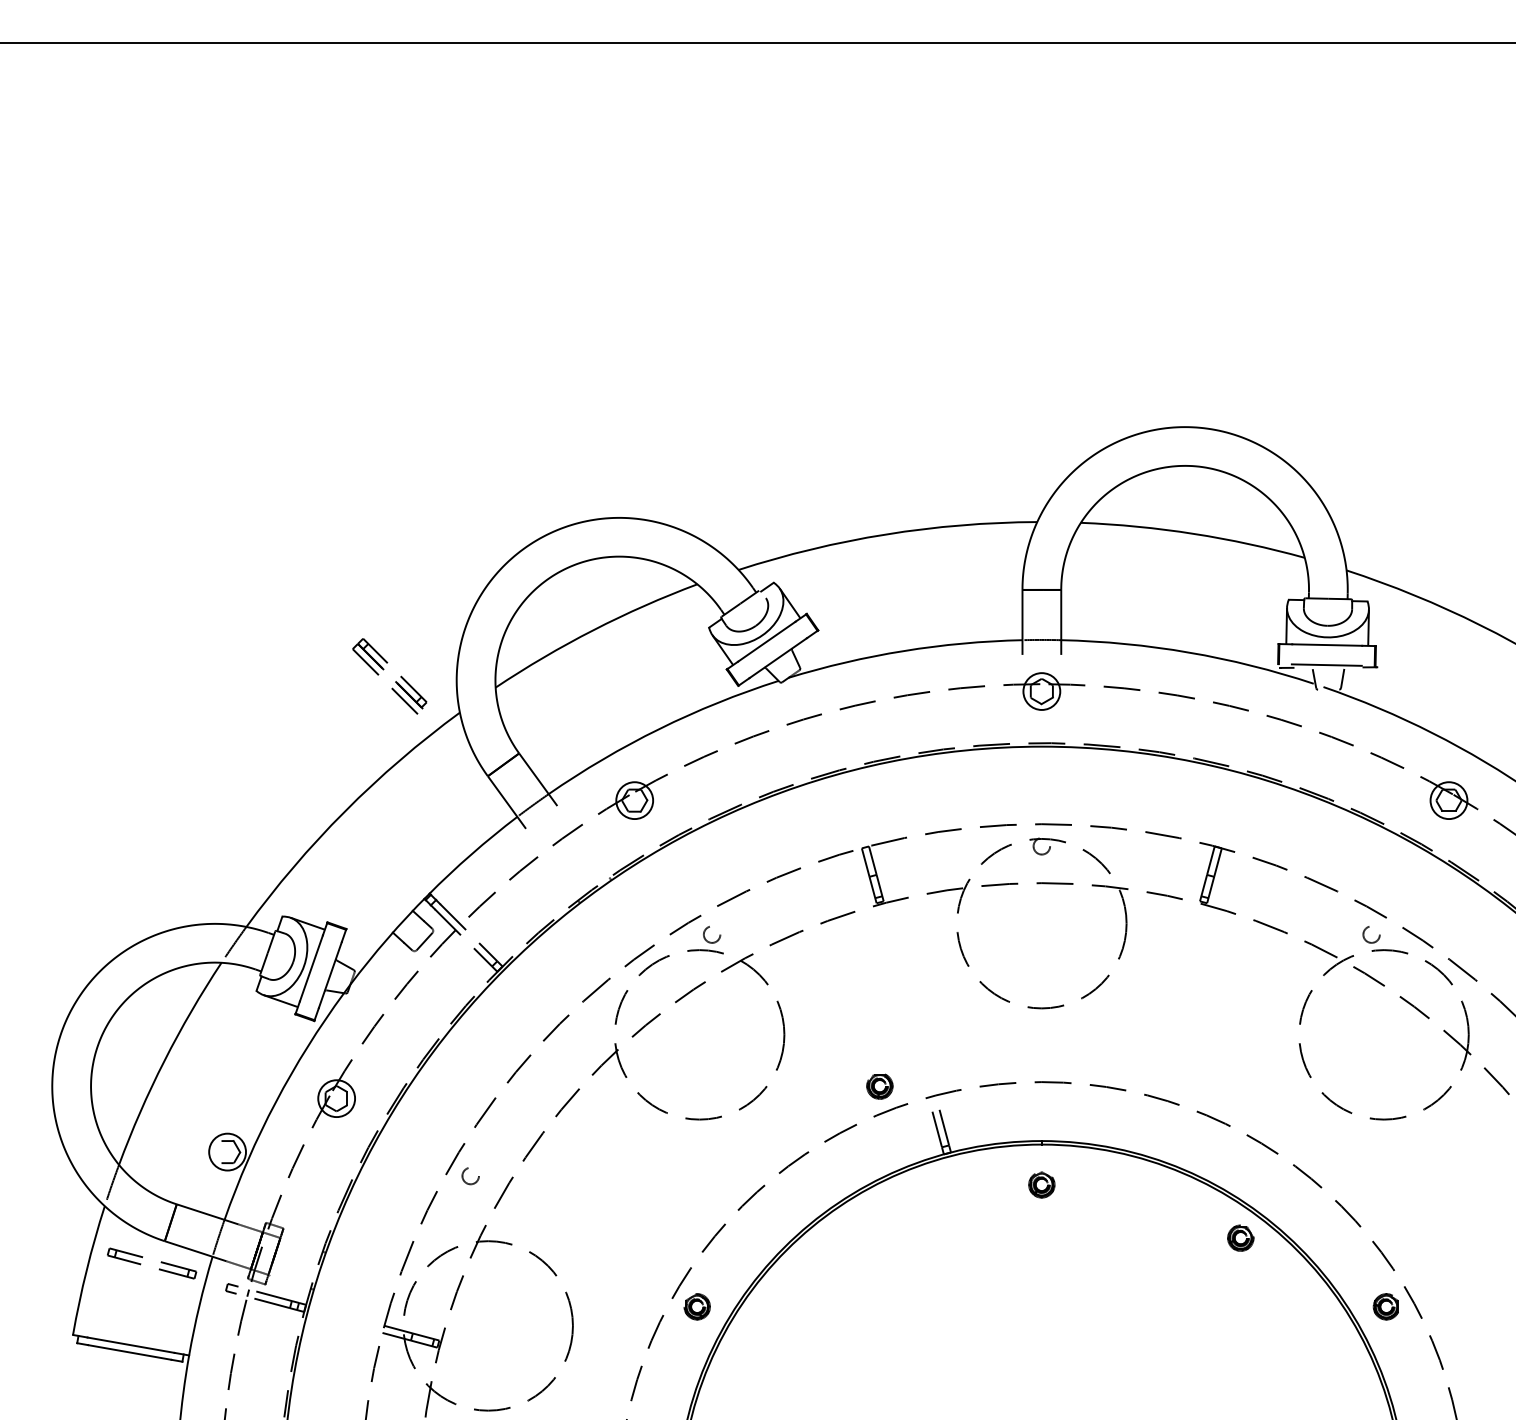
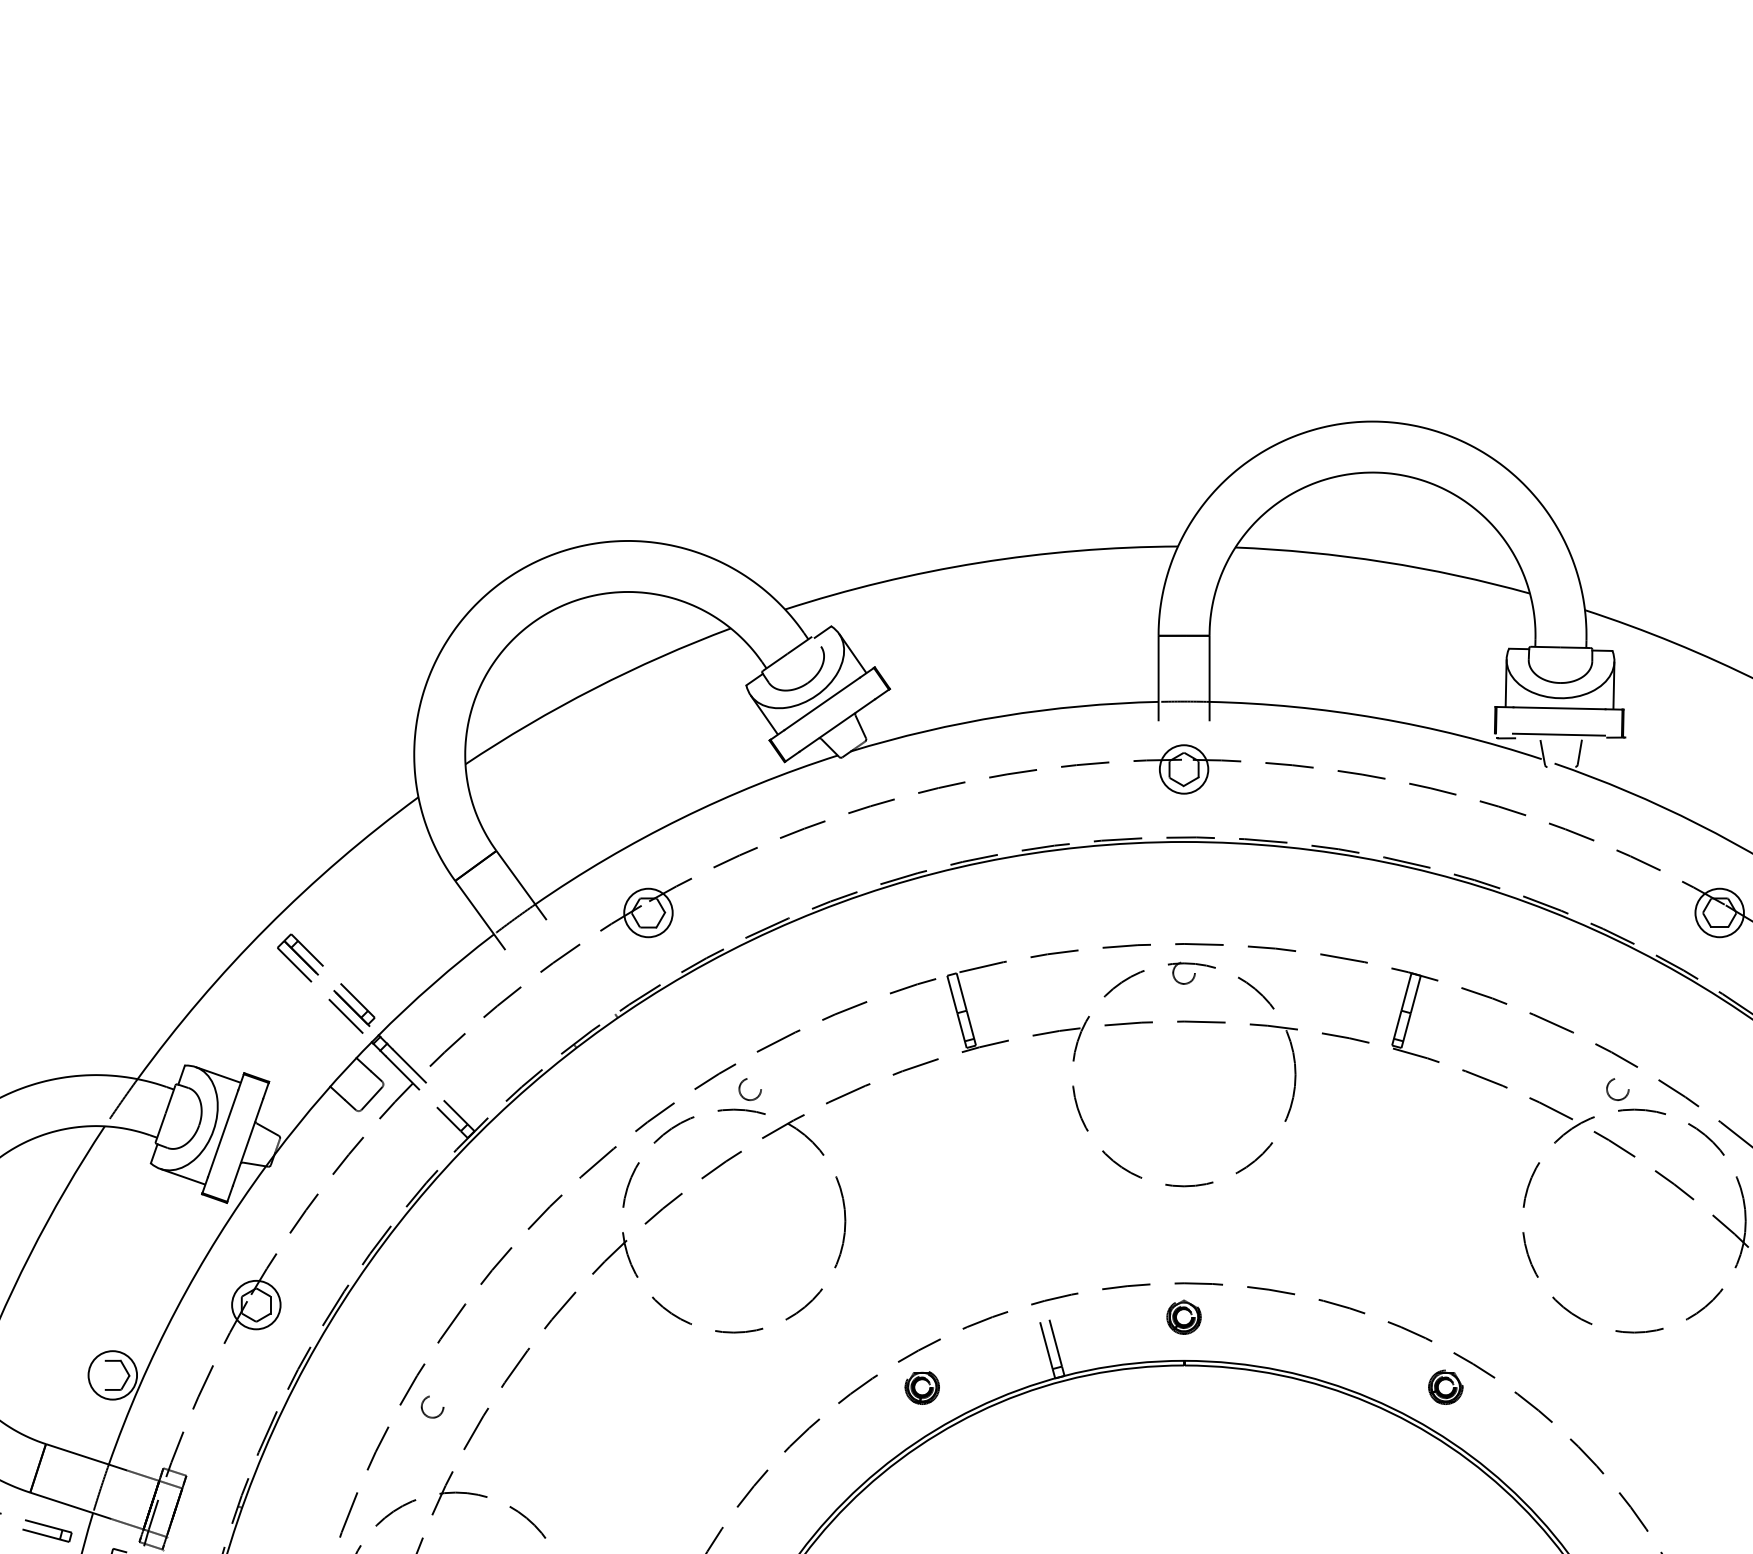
part: (395, 681) -> (333, 990), moved
part: (879, 1086) -> (921, 1387), moved
part: (1041, 1184) -> (1183, 1316), moved
part: (1240, 1237) -> (1445, 1386), moved

